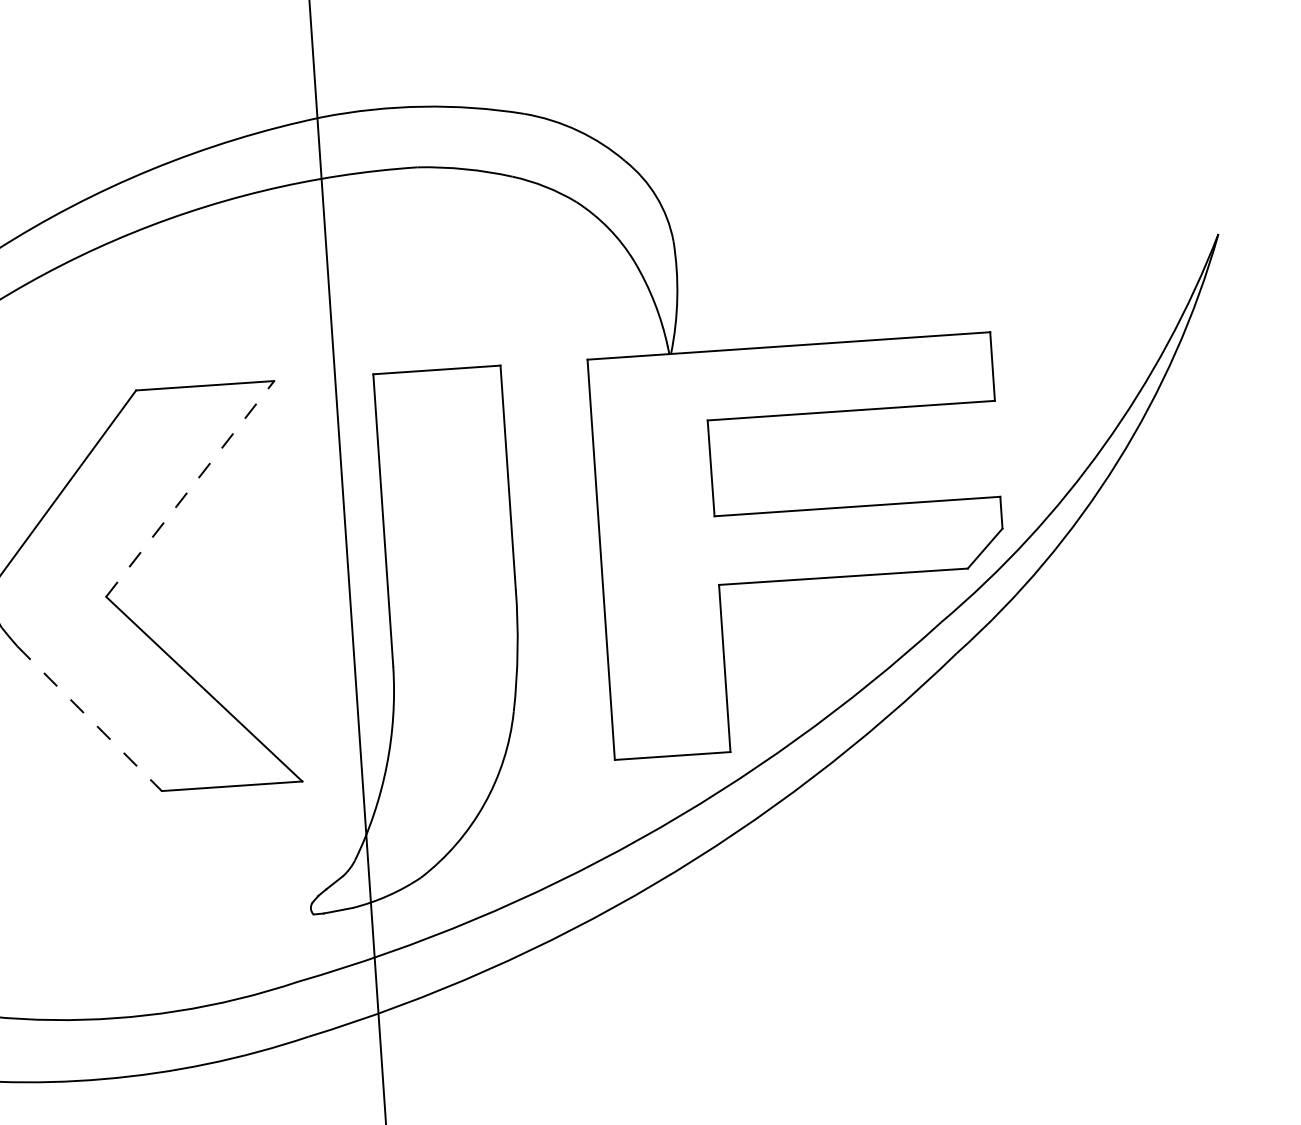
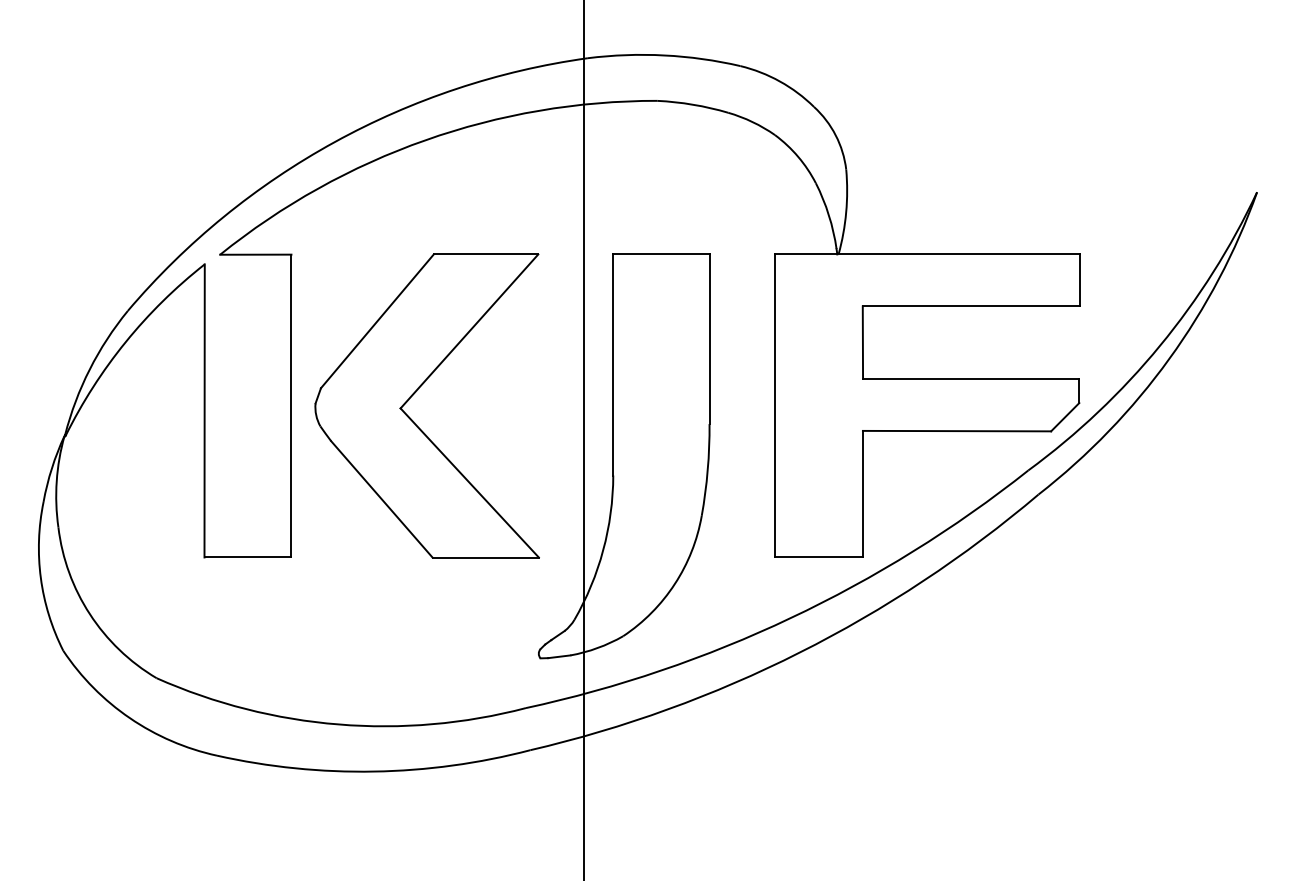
line: (190, 489) -> (469, 331), dashed -> solid
line: (90, 718) -> (382, 499), dashed -> solid

